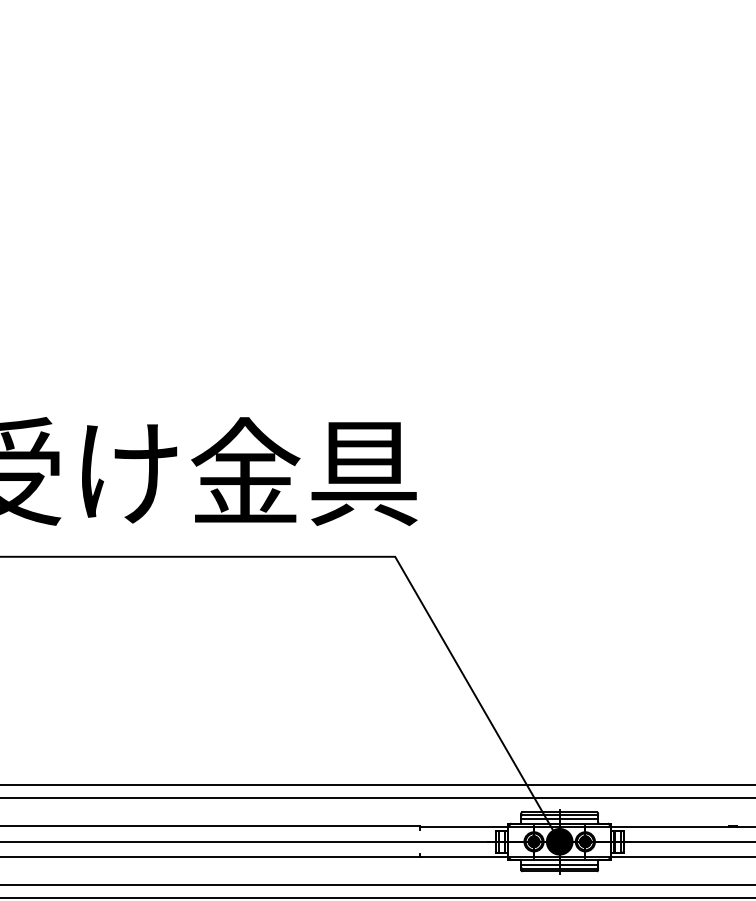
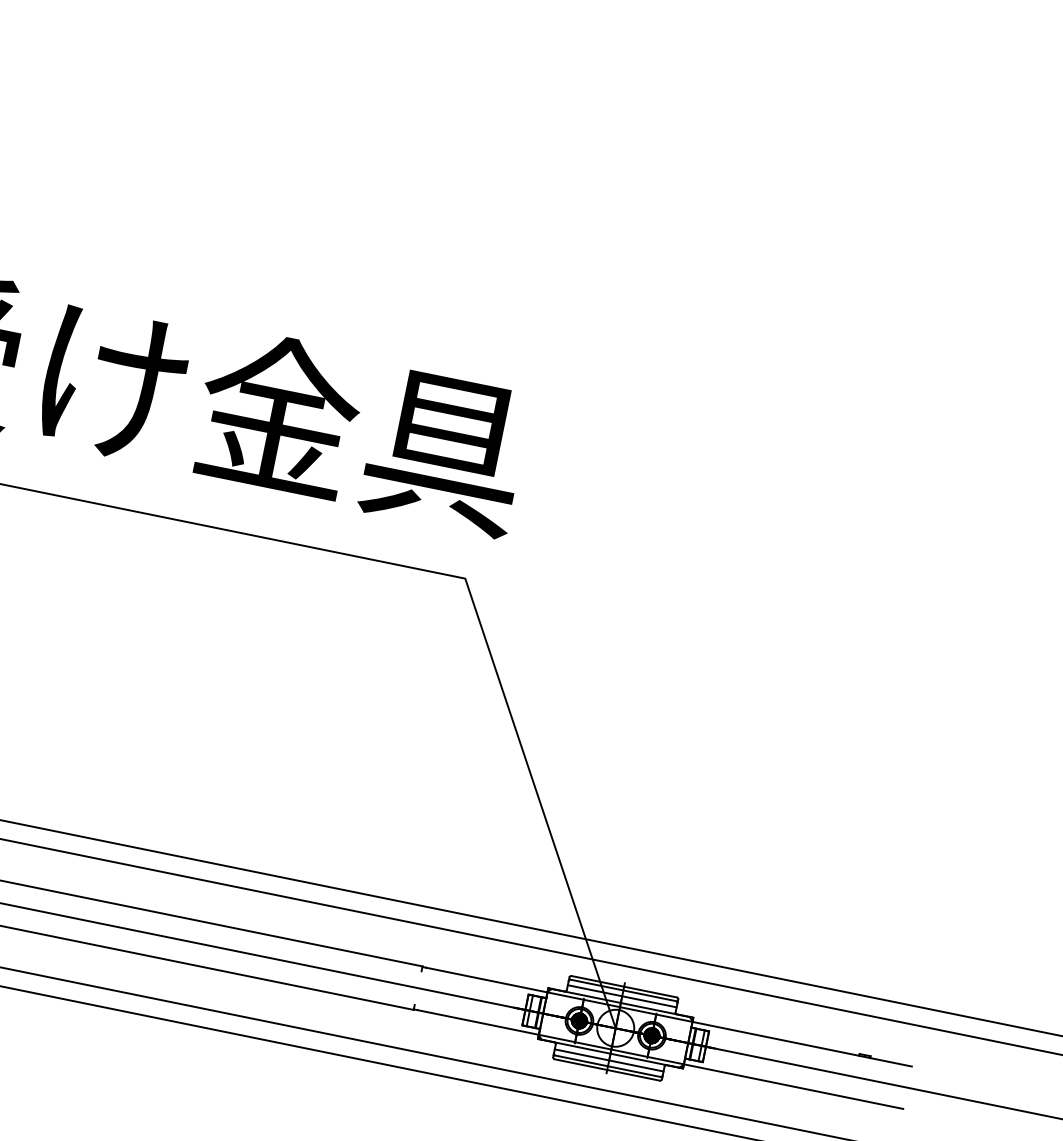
fill: (559, 841) -> (615, 1027), removed

